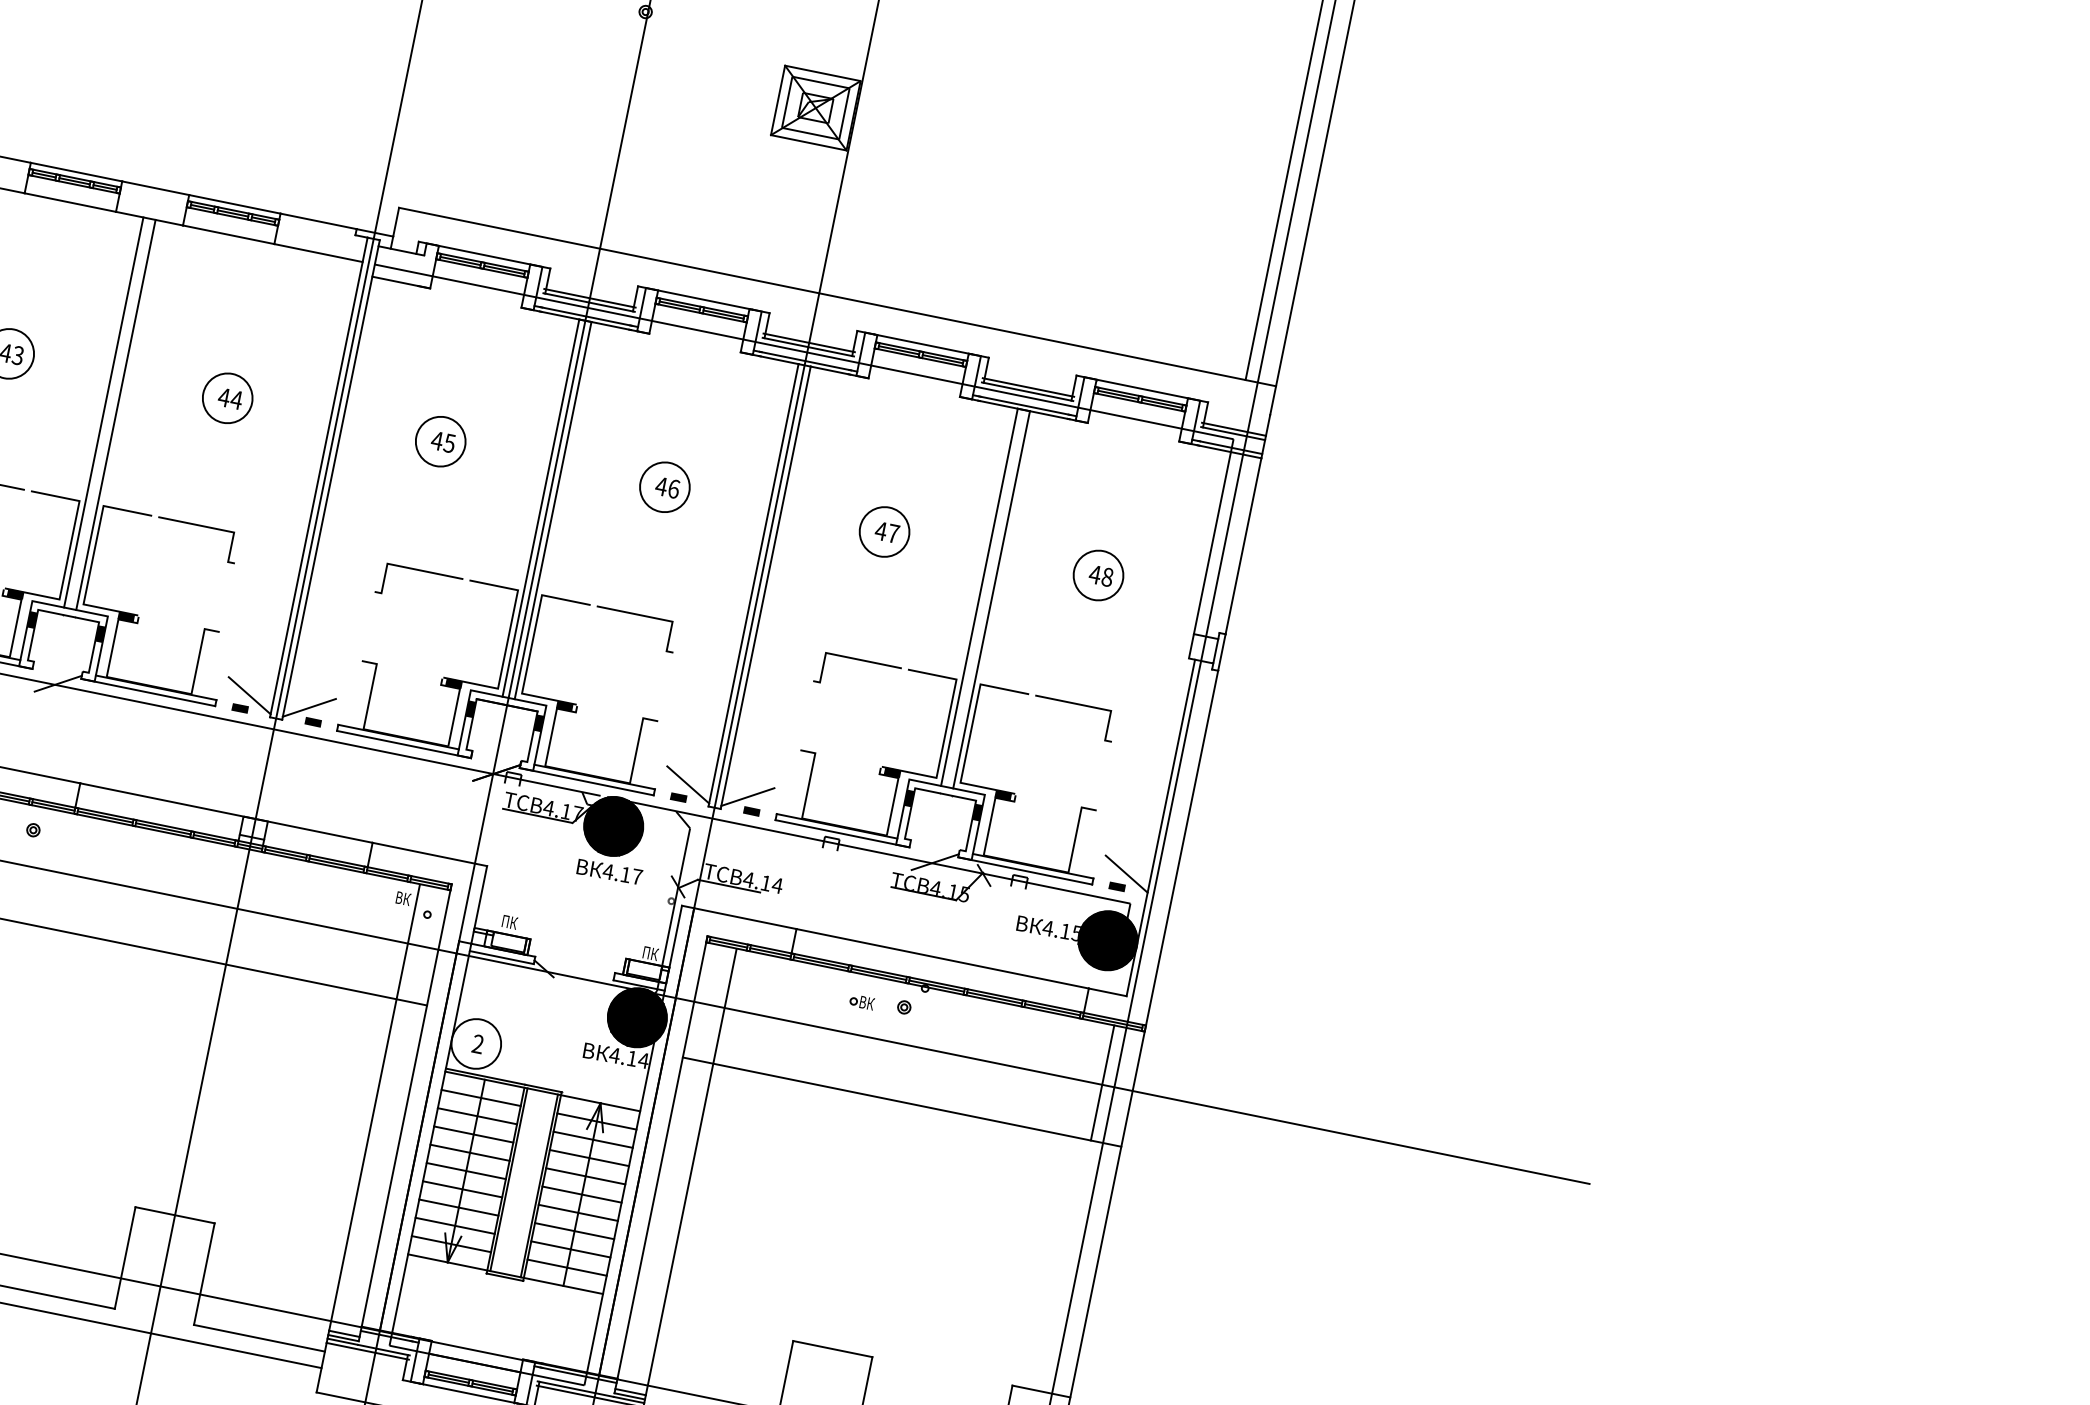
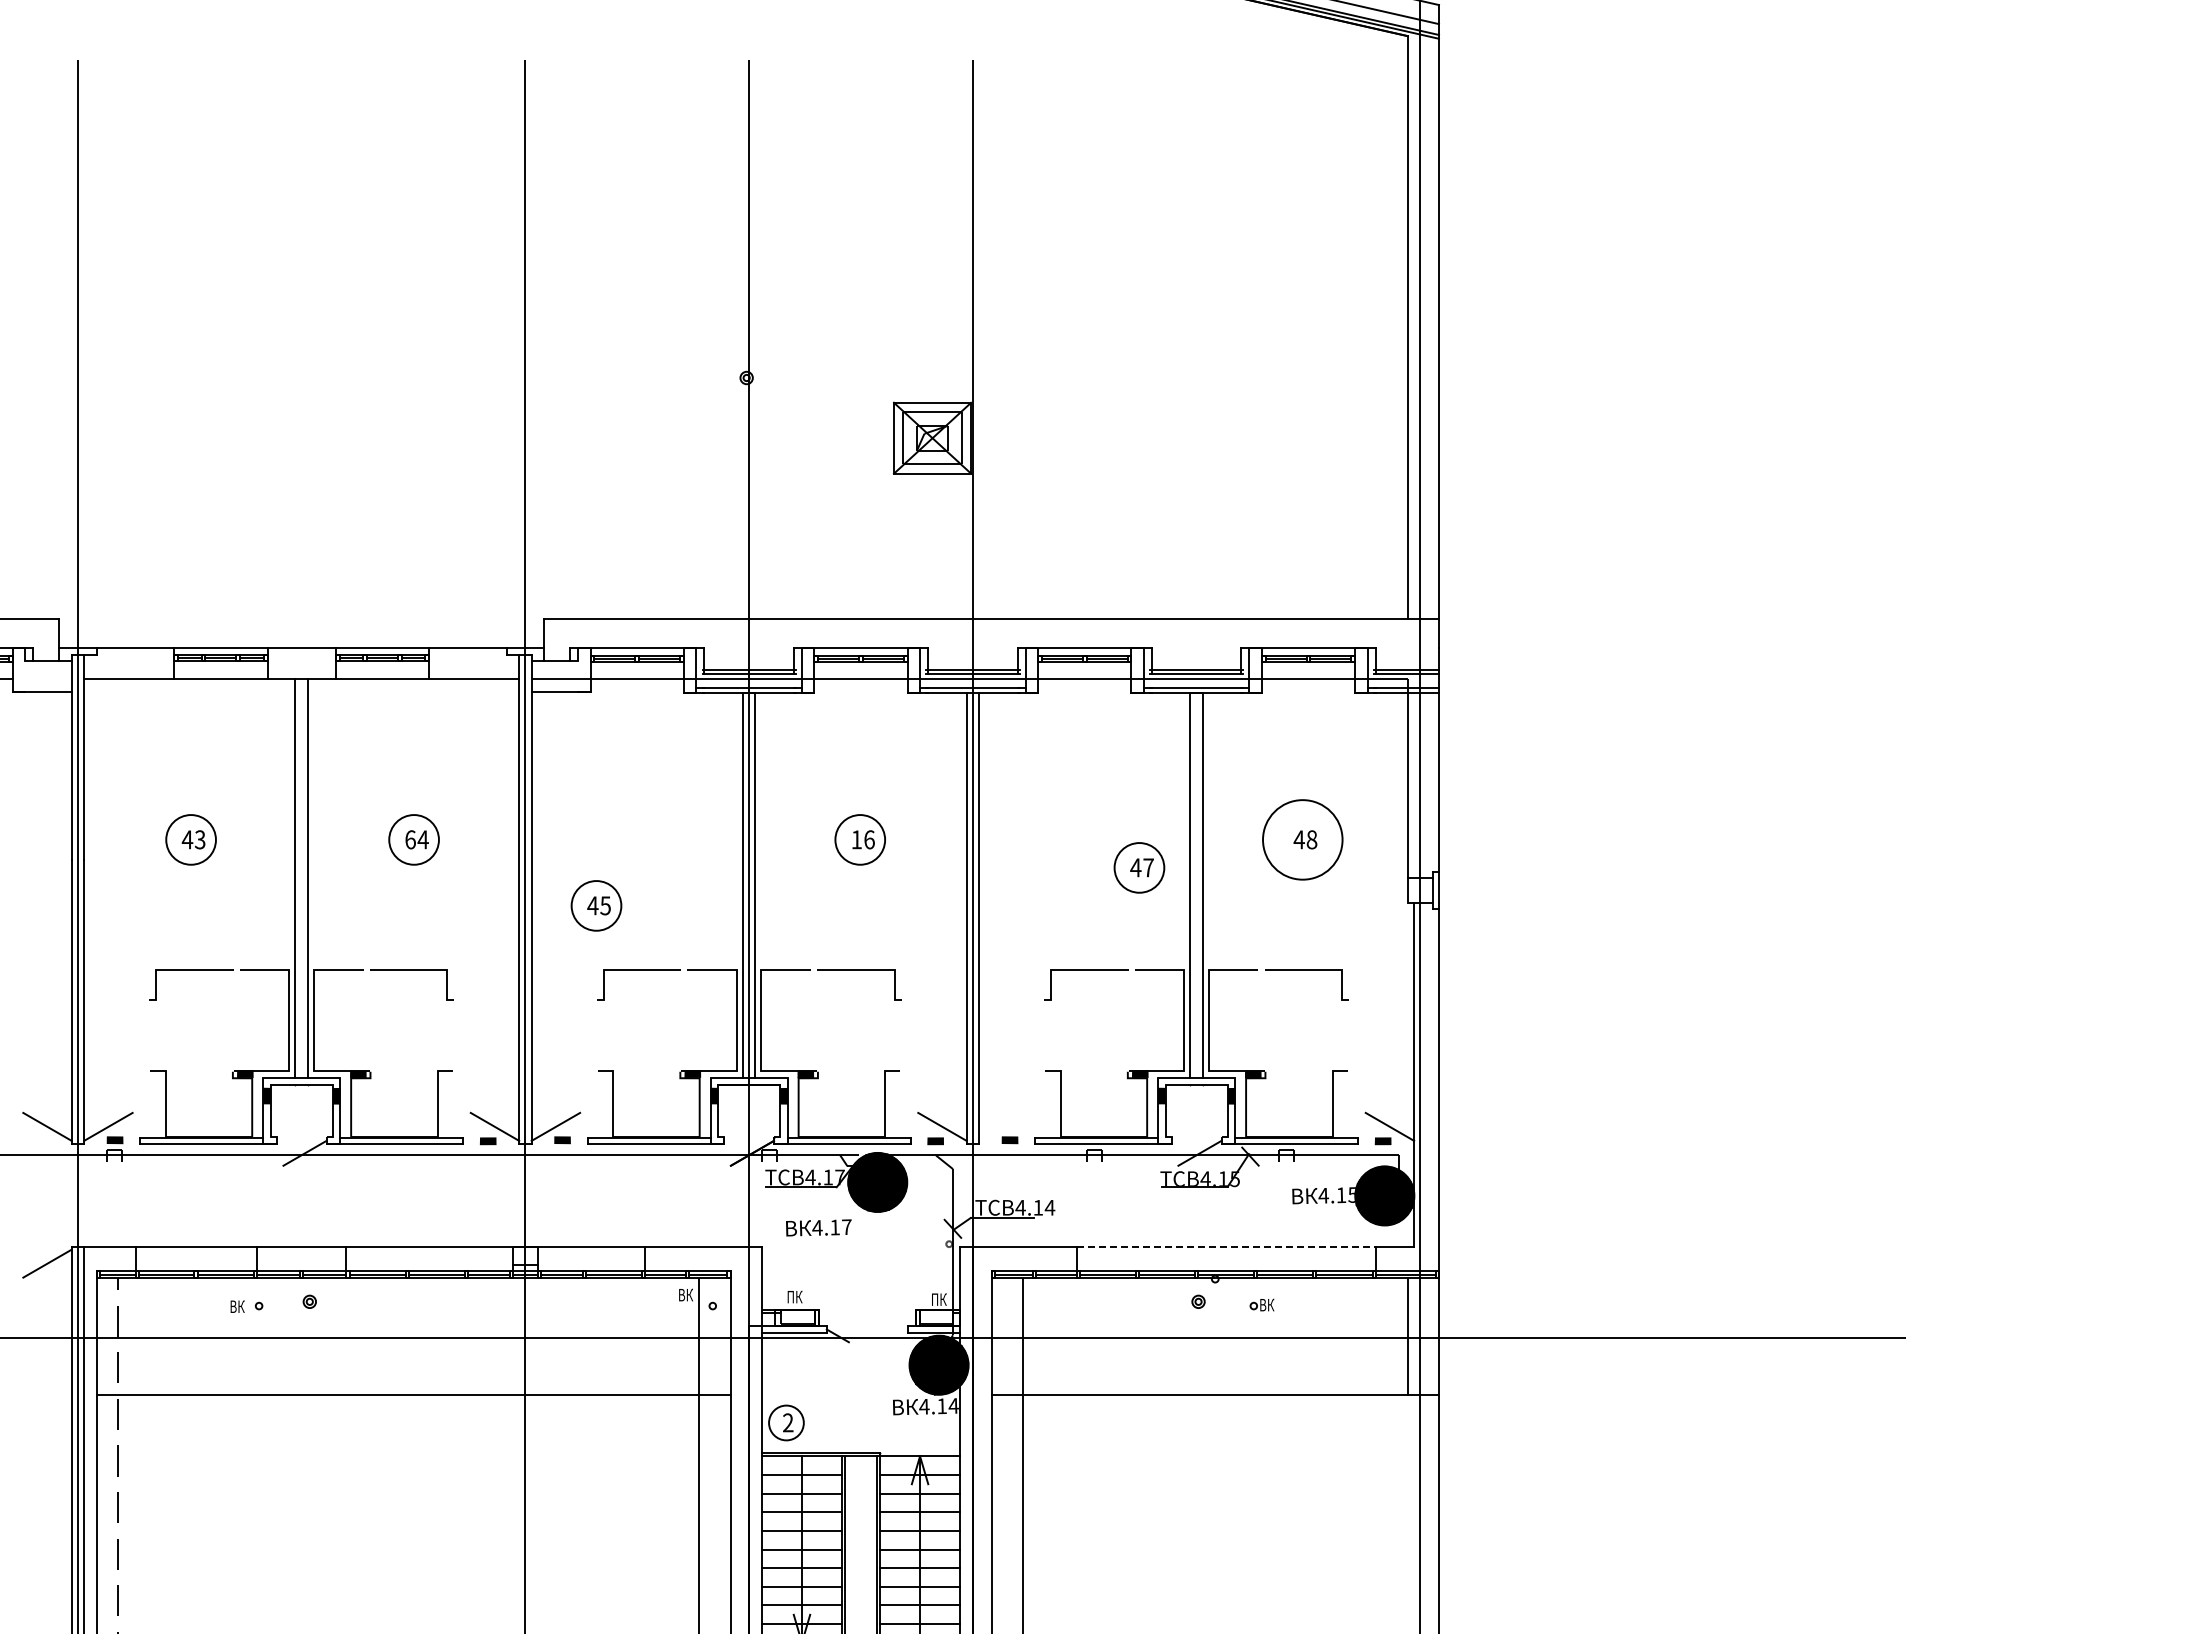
text: (224, 397) -> (410, 839), 44 -> 64
part: (440, 441) -> (596, 905), moved
text: (661, 486) -> (856, 839), 46 -> 16
part: (884, 531) -> (1139, 867), moved
circle: (1098, 575) -> (1302, 839), size x1.6
line: (748, 796) -> (1003, 1126), removed
text: (609, 871) -> (818, 1227), moved
line: (942, 958) -> (1226, 1246), solid -> dashed
part: (861, 1001) -> (1261, 1304), moved
circle: (476, 1043) -> (786, 1422), size x0.7

